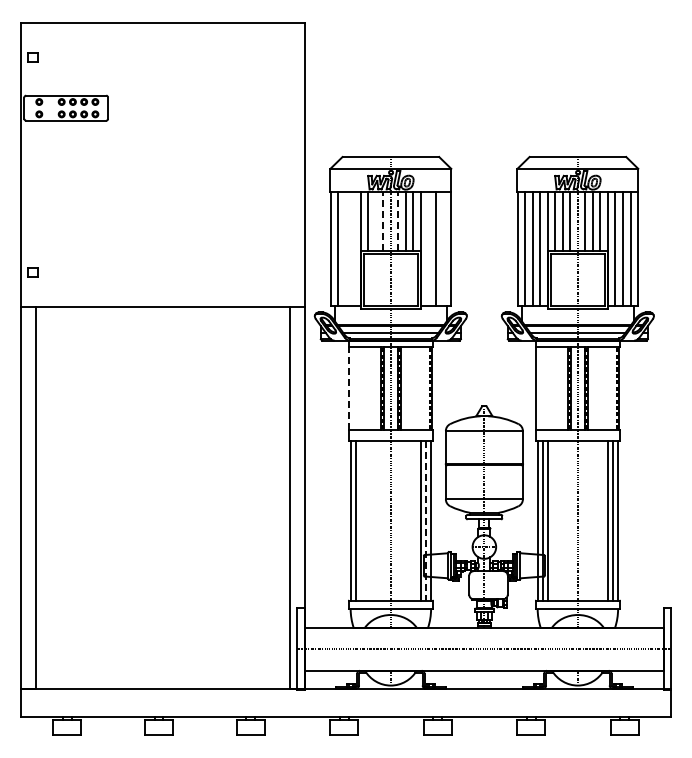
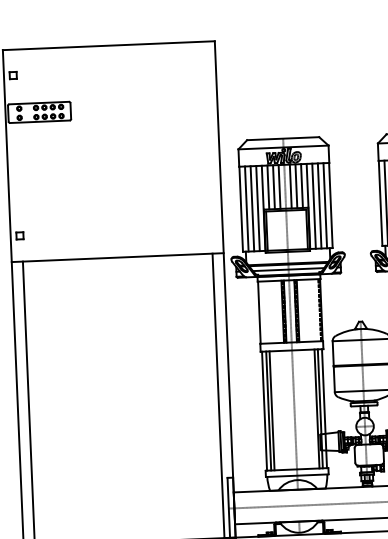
line: (375, 221) -> (273, 187), added
line: (383, 221) -> (279, 186), dashed -> solid
line: (398, 221) -> (290, 186), dashed -> solid
line: (345, 249) -> (252, 209), added
line: (353, 249) -> (258, 208), added
line: (428, 249) -> (314, 206), added
line: (443, 249) -> (325, 205), added
line: (349, 388) -> (259, 312), dashed -> solid
line: (360, 520) -> (271, 410), added
line: (425, 520) -> (320, 408), dashed -> solid

